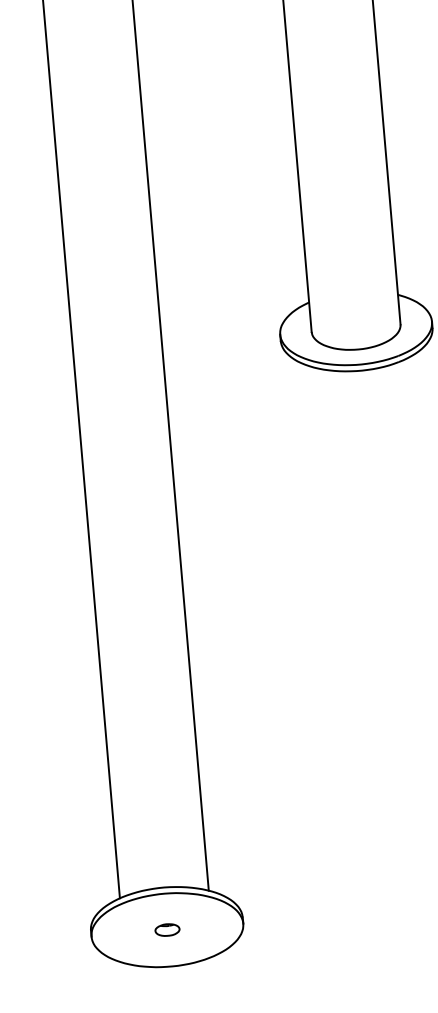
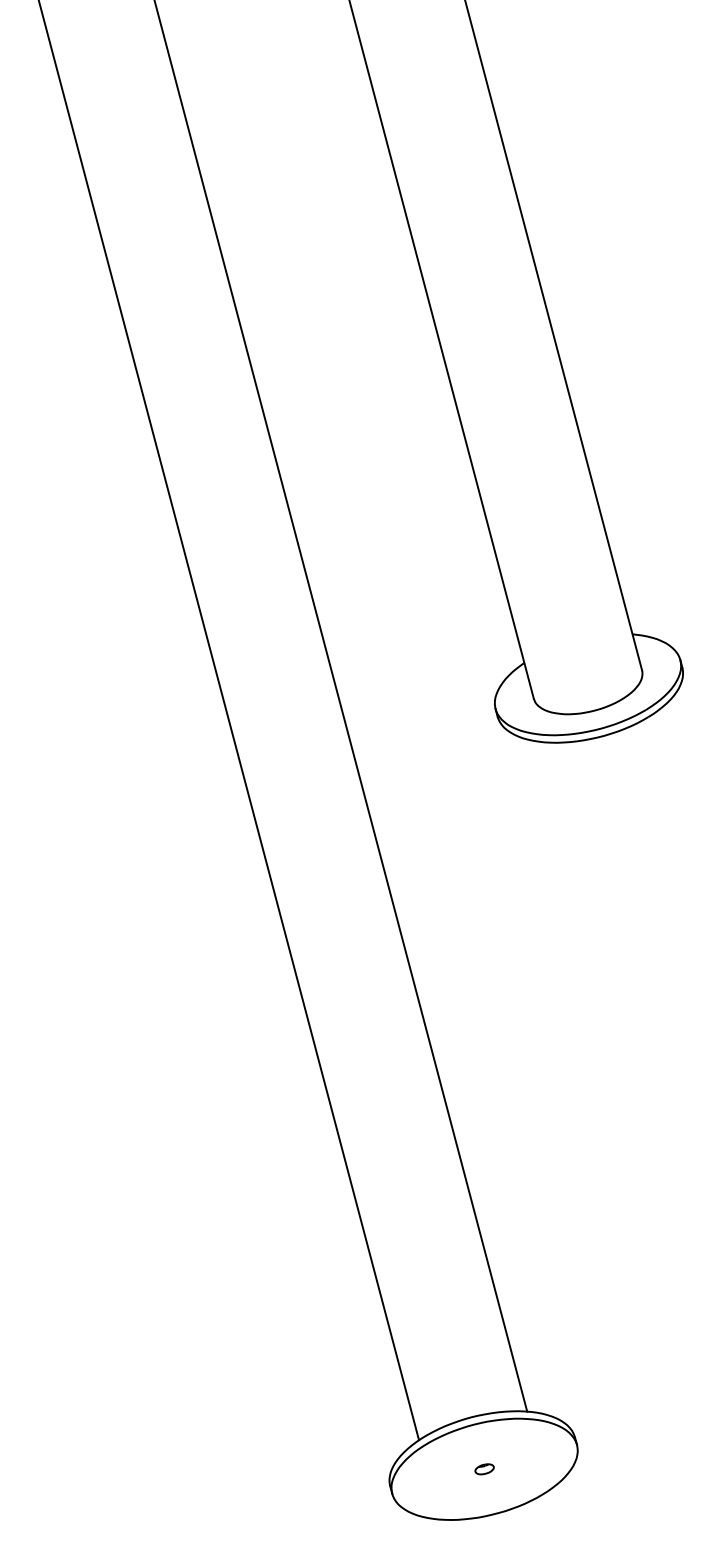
part: (167, 930) -> (484, 1469), size x0.62

